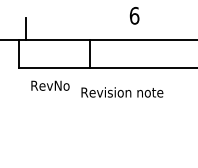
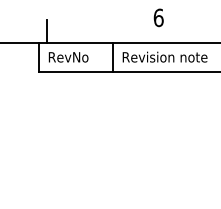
text: (50, 85) -> (68, 57), moved
text: (121, 91) -> (164, 56), moved

